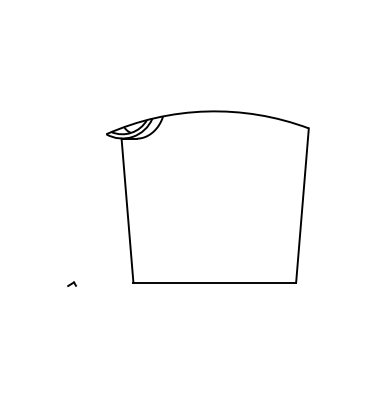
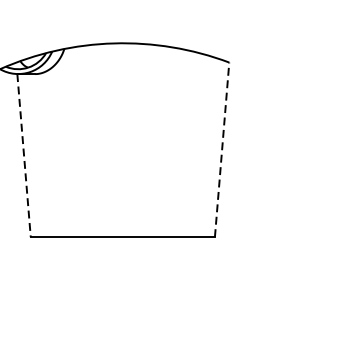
line: (302, 205) -> (222, 149), solid -> dashed
line: (127, 211) -> (24, 156), solid -> dashed

